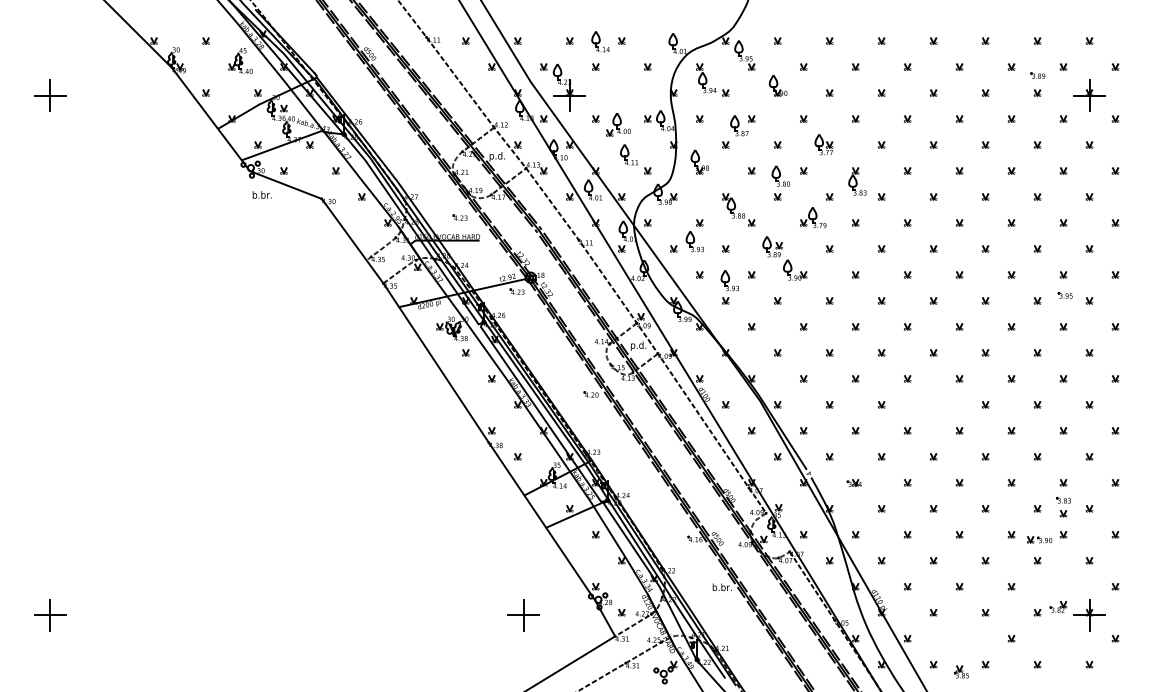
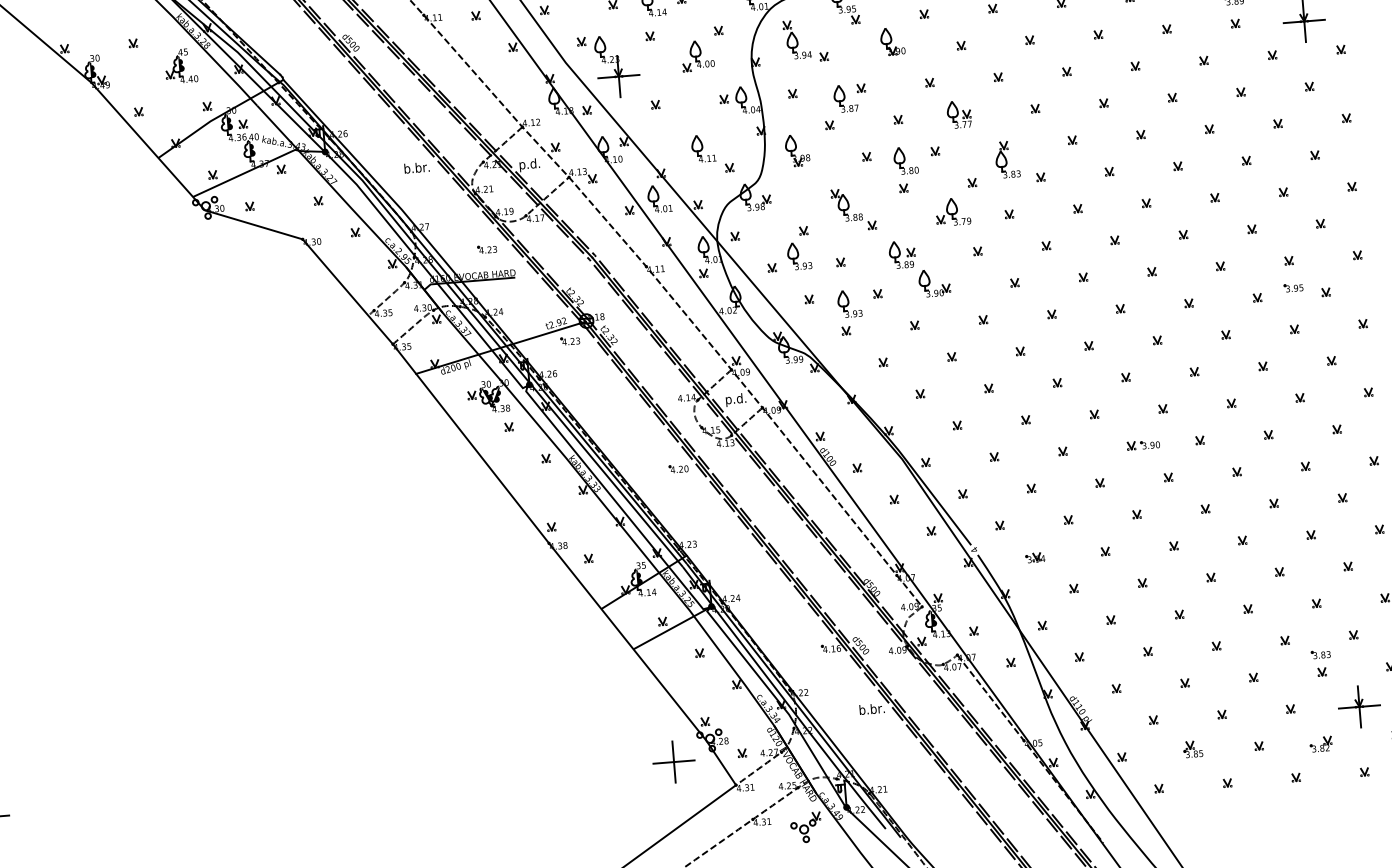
part: (618, 124) -> (697, 55), moved
text: (261, 194) -> (415, 167), moved
part: (1063, 506) -> (1321, 662), moved
part: (1039, 539) -> (1143, 444), moved
part: (1058, 606) -> (1321, 743), moved
part: (523, 615) -> (673, 762), moved
part: (961, 671) -> (1192, 748), moved

